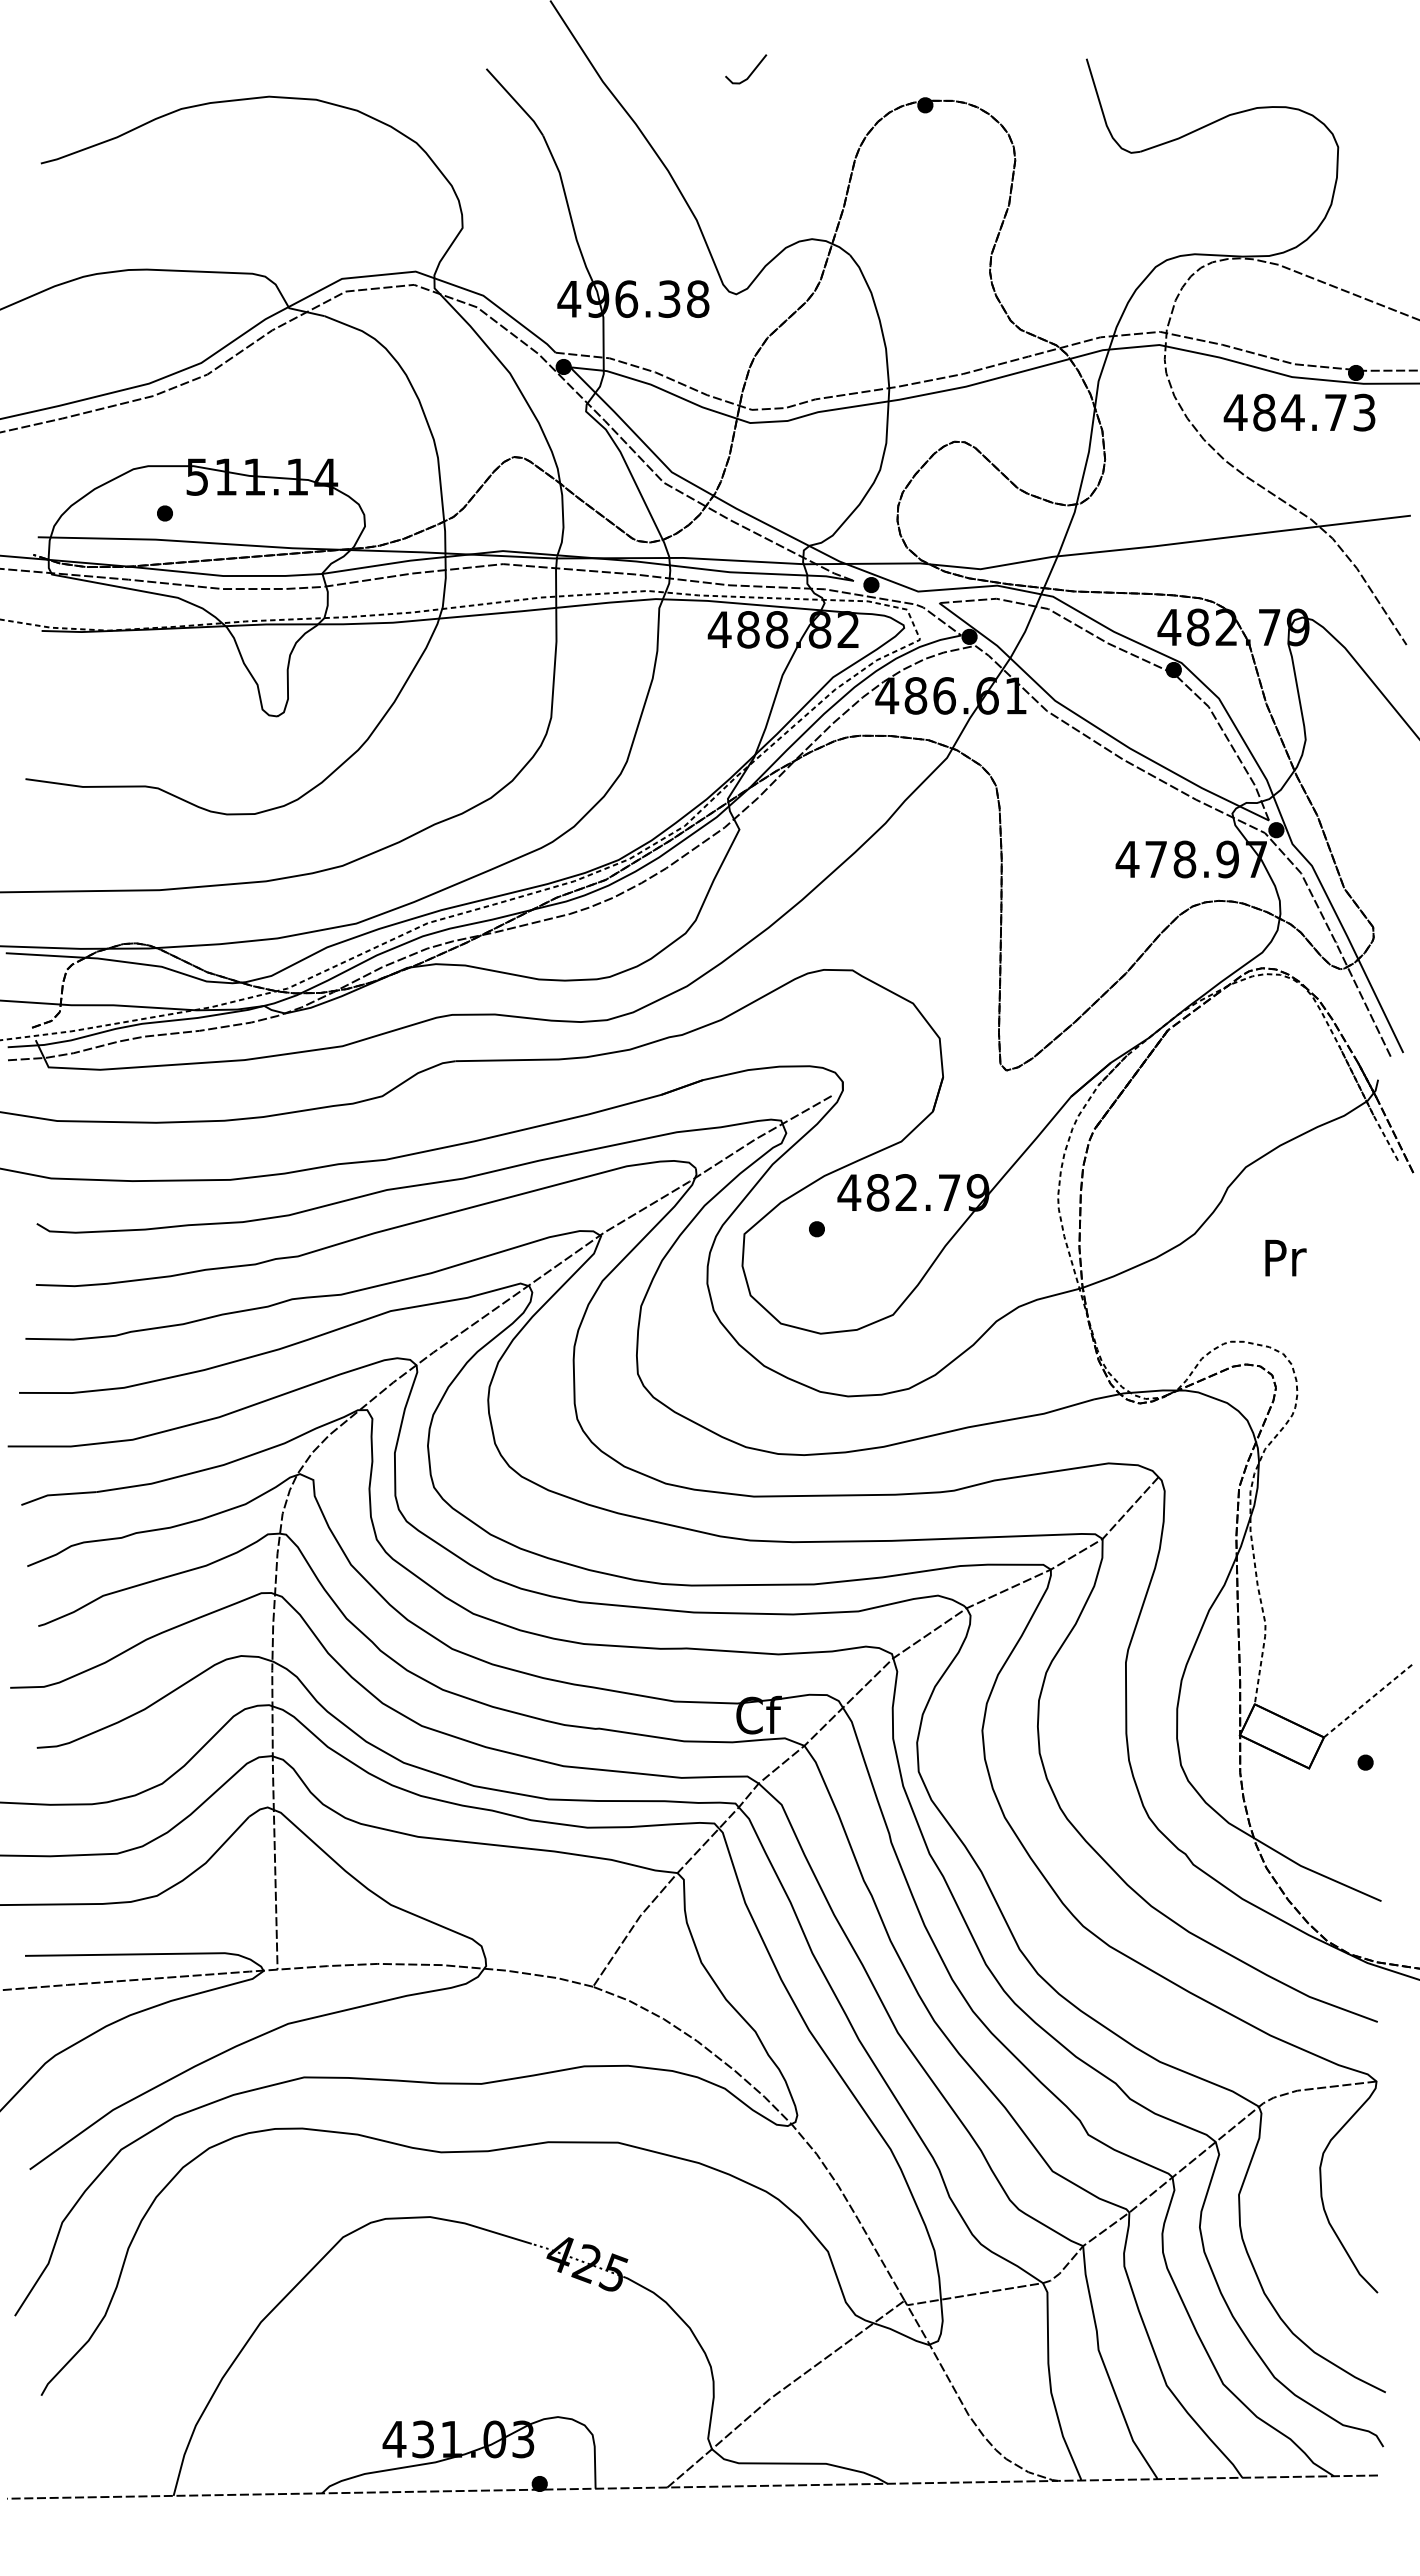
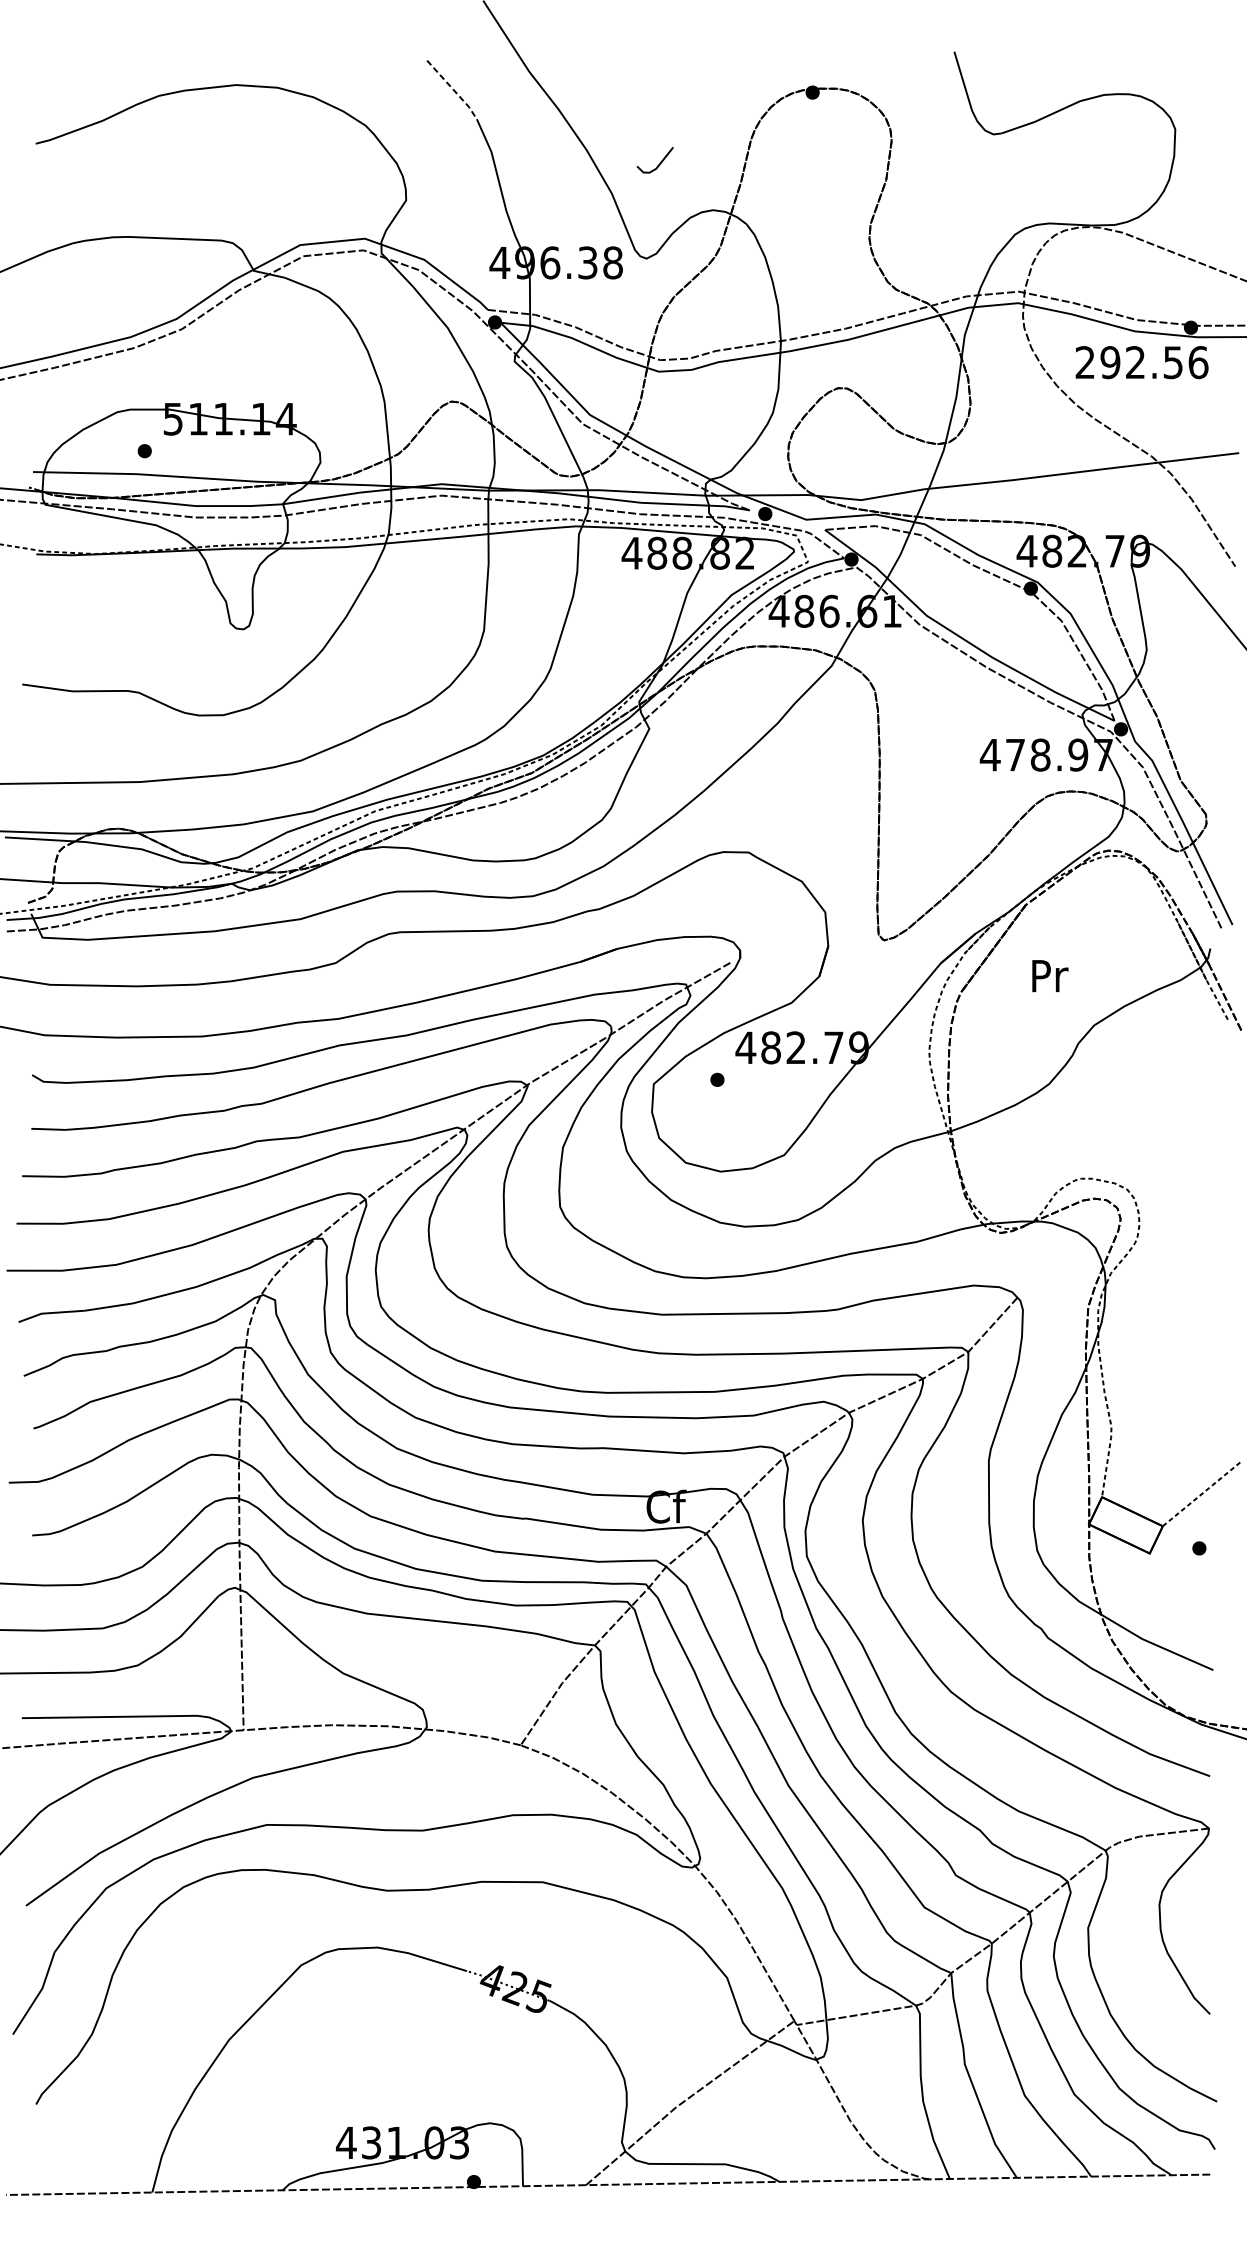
line: (750, 73) -> (659, 163), moved
line: (516, 102) -> (453, 90), solid -> dashed
text: (1299, 412) -> (1141, 362), 484.73 -> 292.56
text: (1285, 1258) -> (1049, 976), moved

